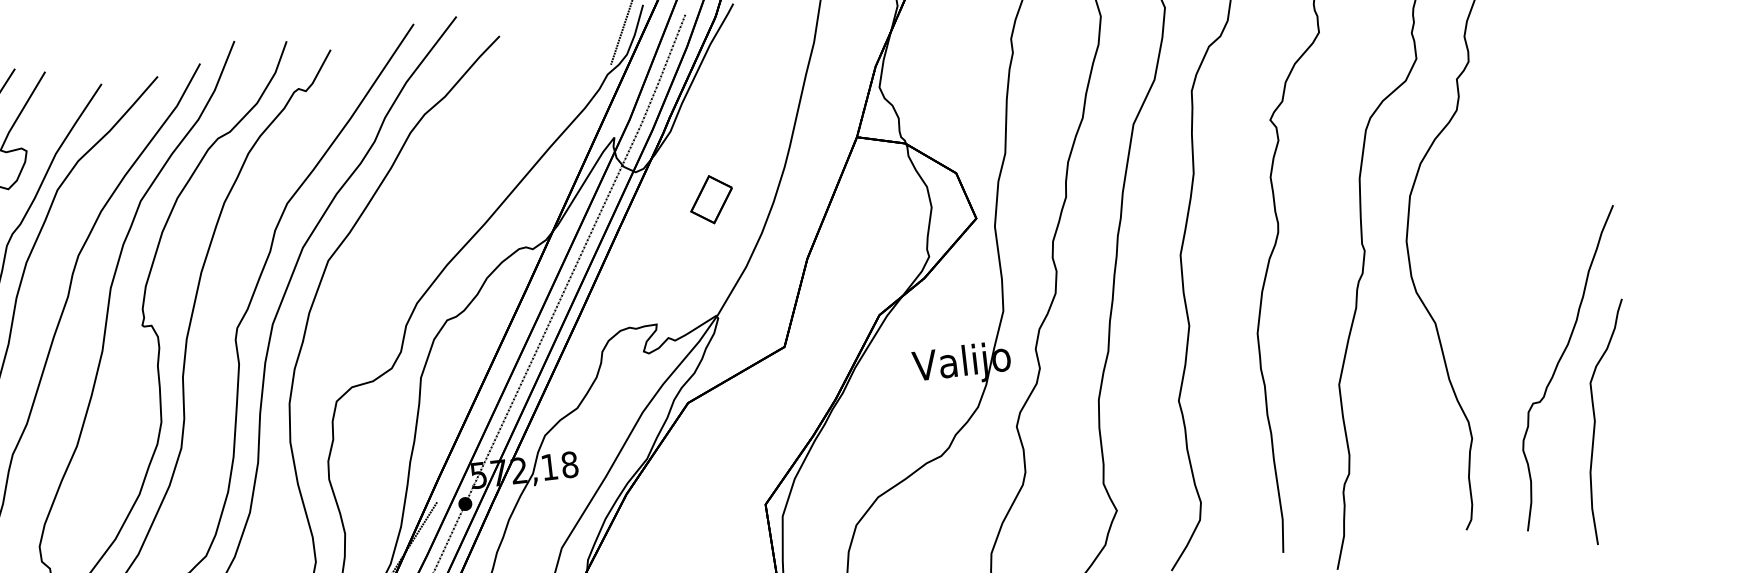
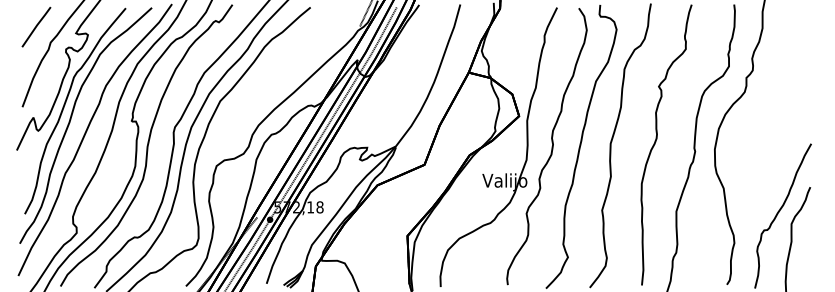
part: (710, 199) -> (398, 93), removed

